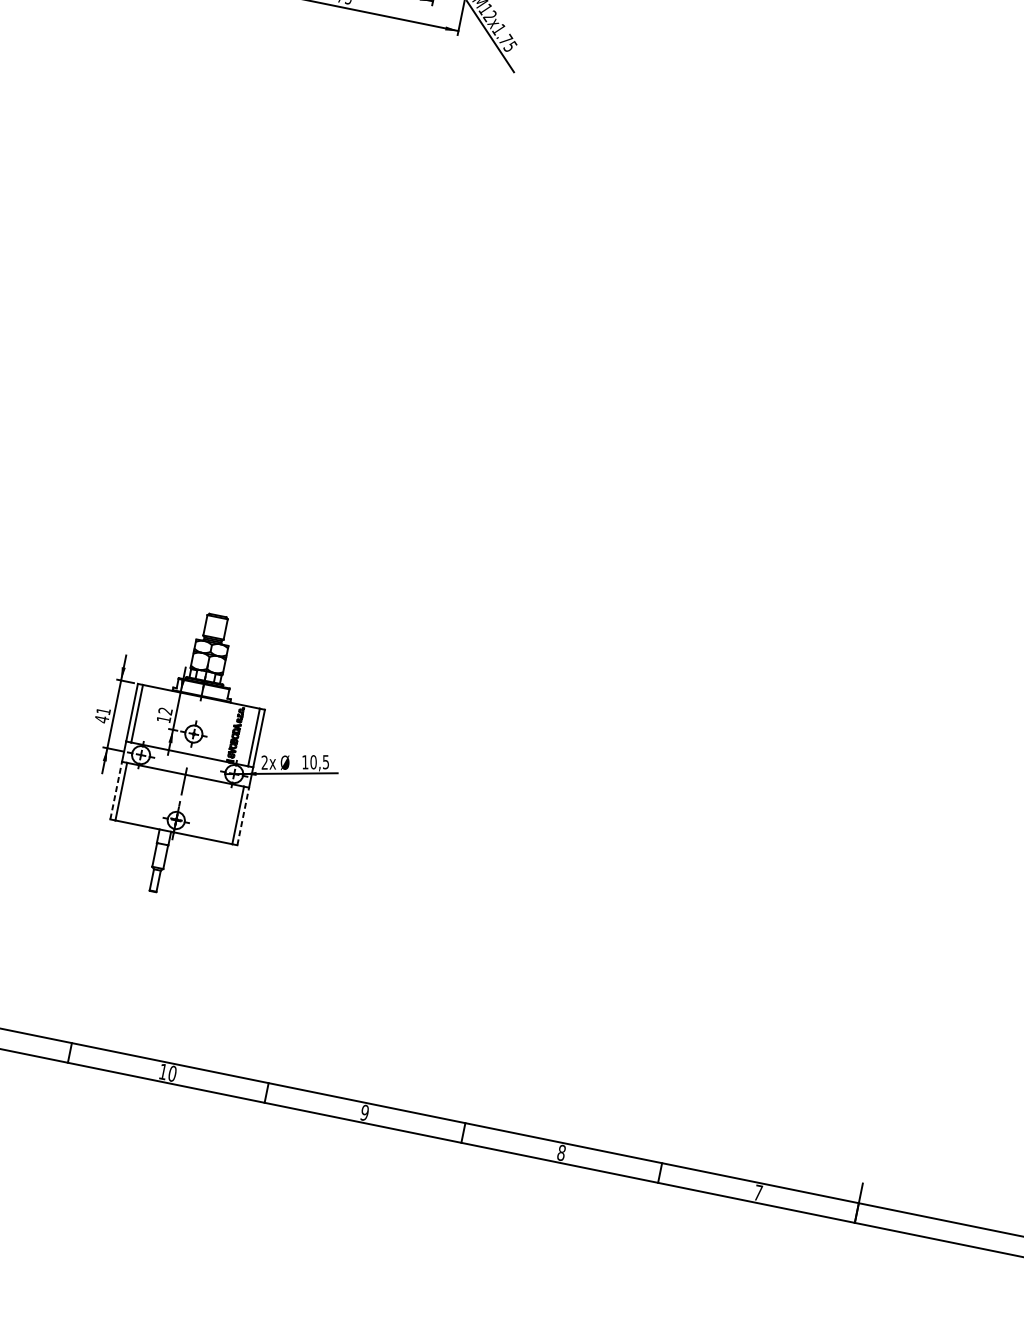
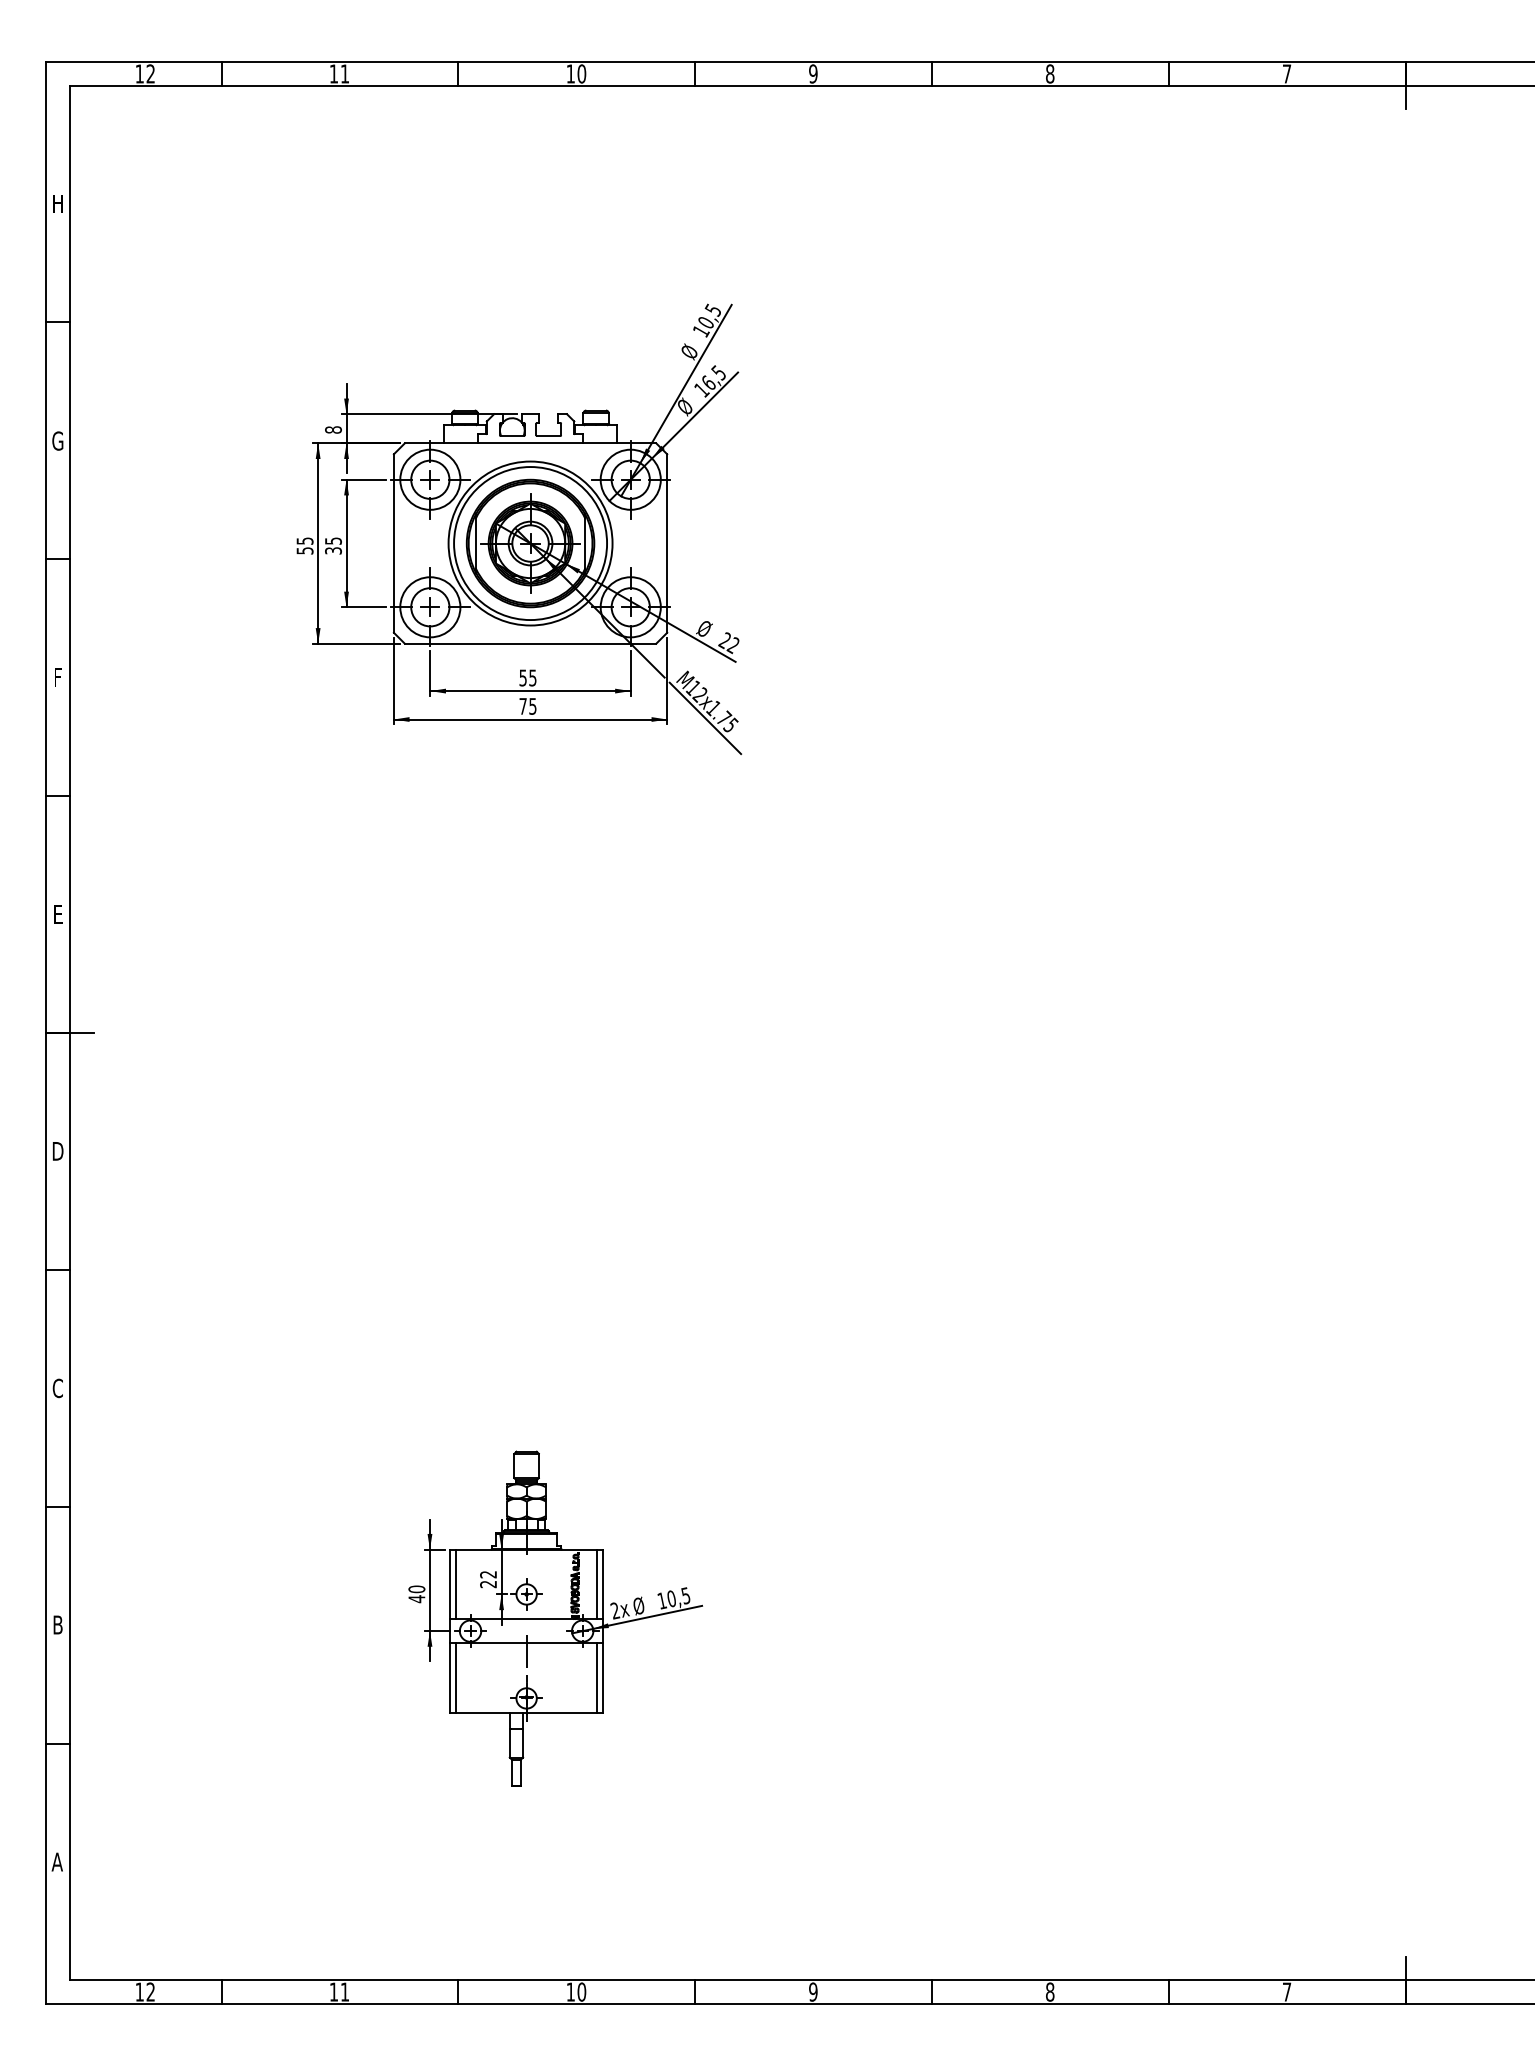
text: (103, 711) -> (416, 1589), 41 -> 40
text: (163, 719) -> (488, 1584), 12 -> 22
line: (116, 791) -> (450, 1678), dashed -> solid
line: (243, 816) -> (603, 1678), dashed -> solid

